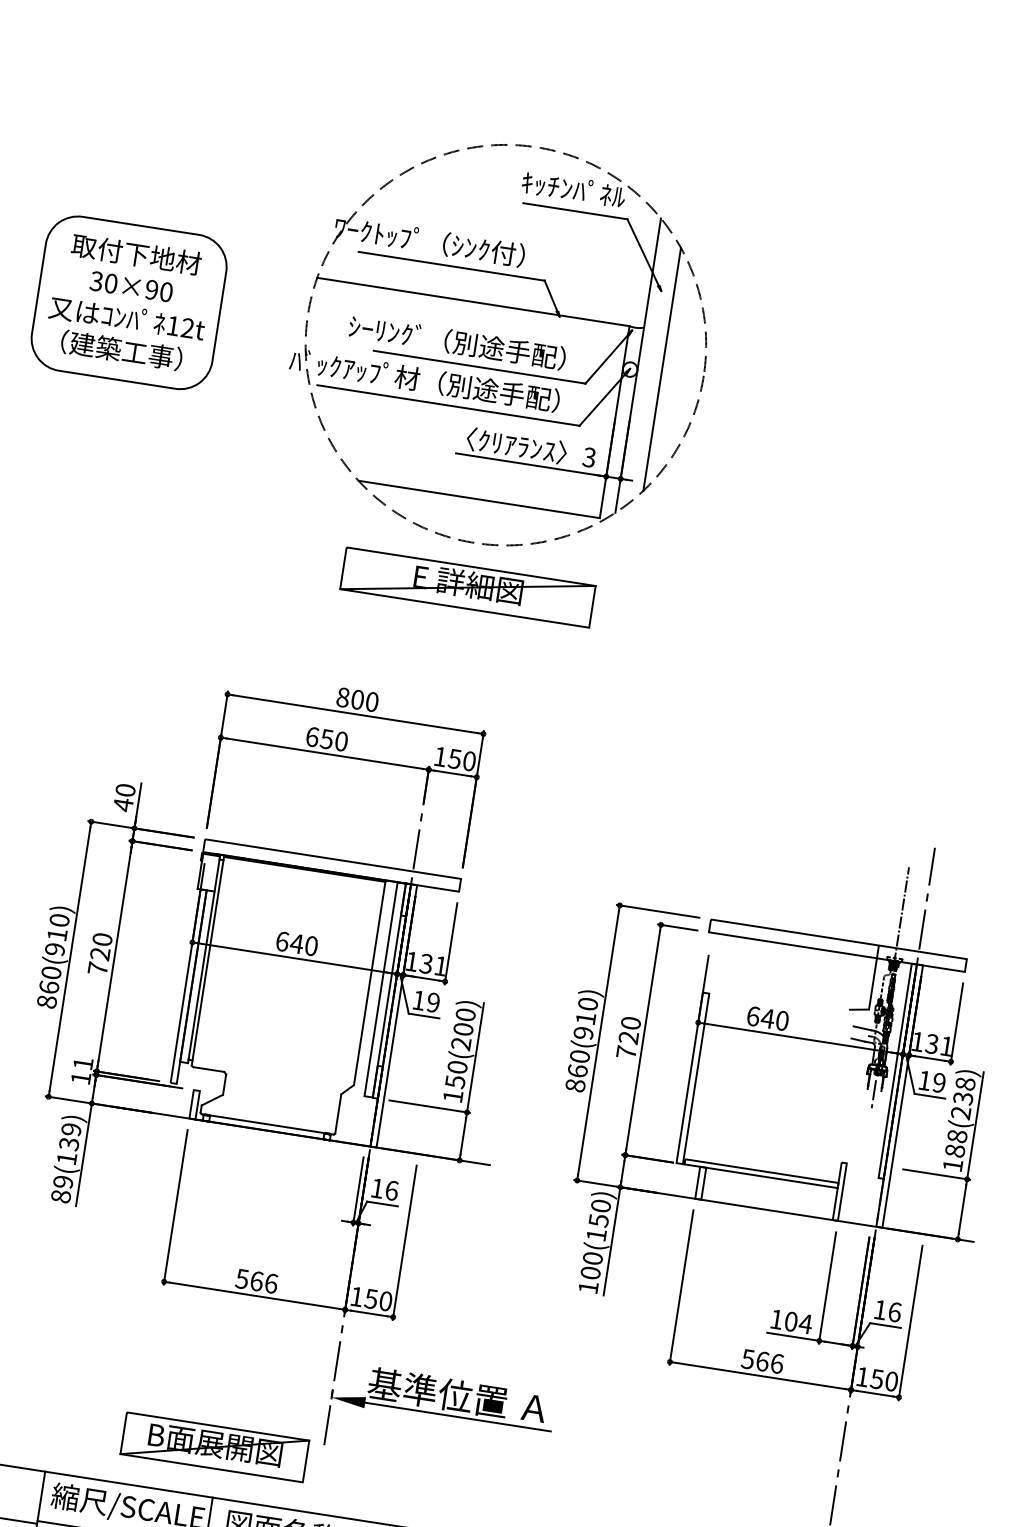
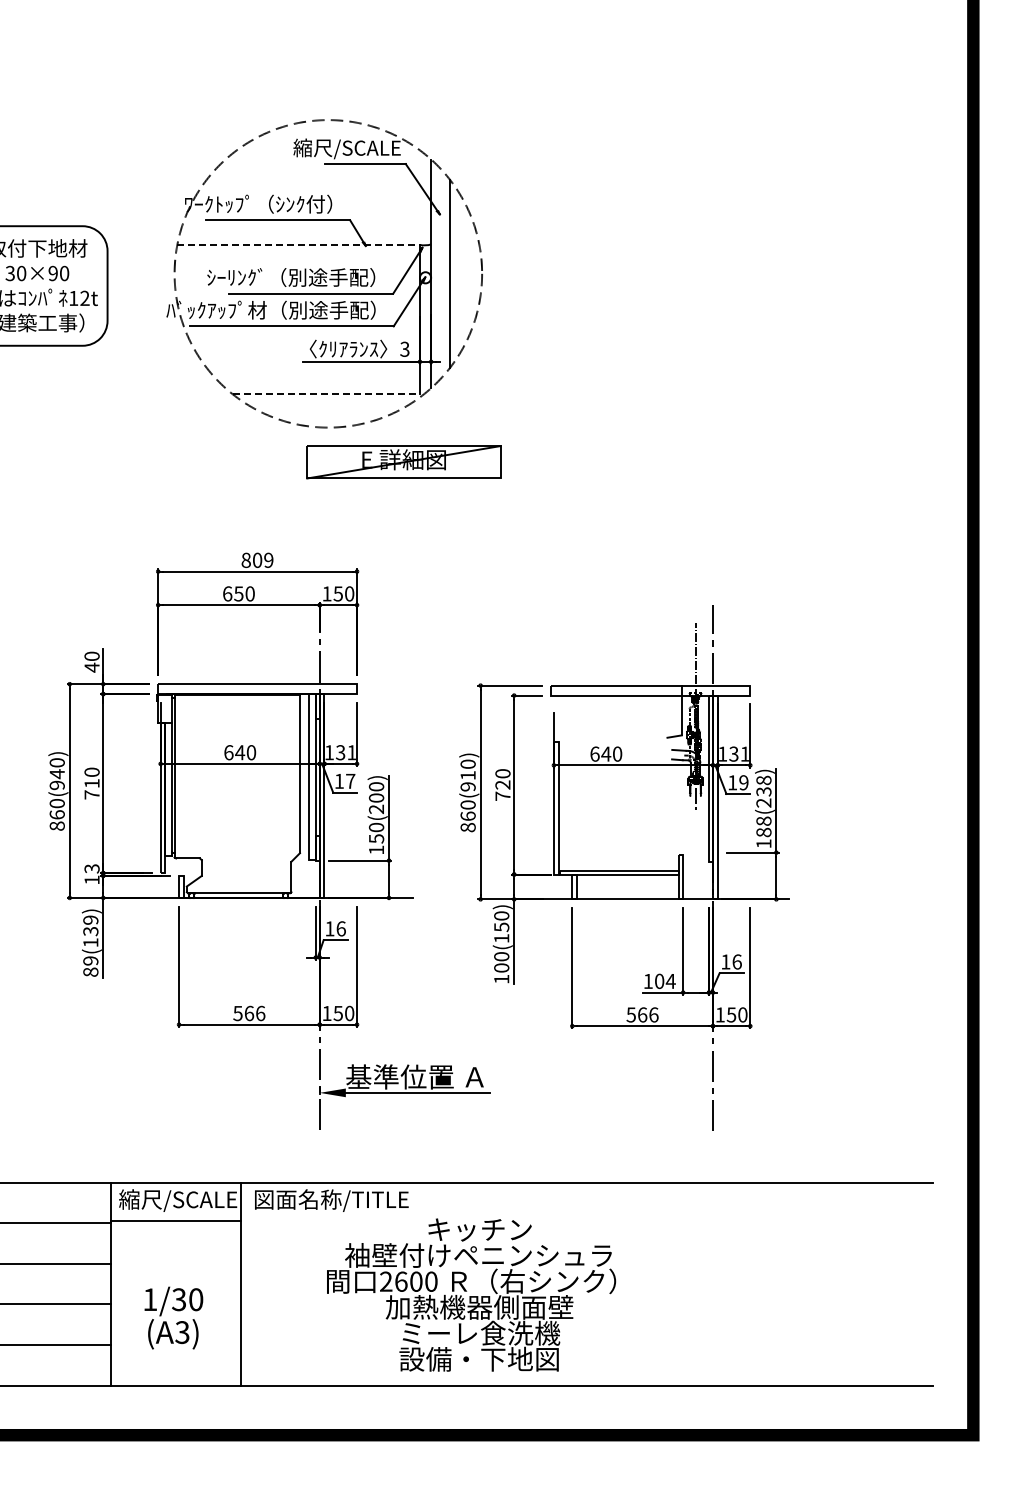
text: (555, 187) -> (347, 148), ｷｯﾁﾝﾊﾟﾈﾙ -> 縮尺/SCALE
line: (474, 301) -> (299, 244), solid -> dashed
line: (479, 500) -> (326, 394), solid -> dashed
part: (467, 587) -> (403, 462), moved
text: (371, 700) -> (268, 559), 800 -> 809
text: (56, 935) -> (56, 774), 860(910) -> 860(940)
text: (99, 953) -> (91, 783), 720 -> 710
text: (433, 1001) -> (350, 780), 19 -> 17
text: (82, 1063) -> (91, 868), 11 -> 13
part: (214, 1447) -> (236, 1144), removed

